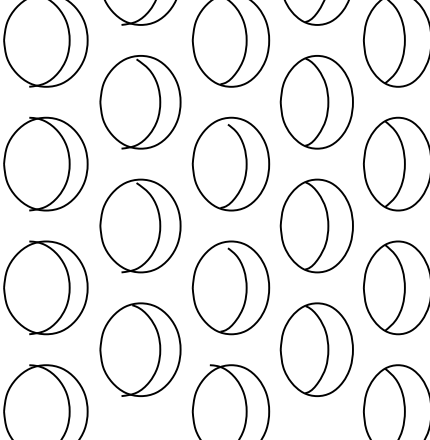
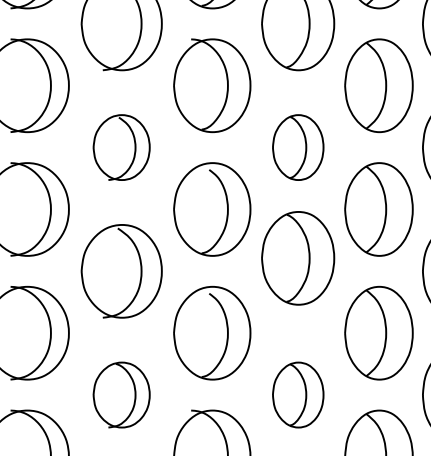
part: (140, 102) -> (121, 147), size x0.7
part: (317, 102) -> (298, 147), size x0.7
part: (317, 226) -> (298, 258), moved
part: (140, 349) -> (121, 394), size x0.7
part: (317, 349) -> (298, 394), size x0.7

